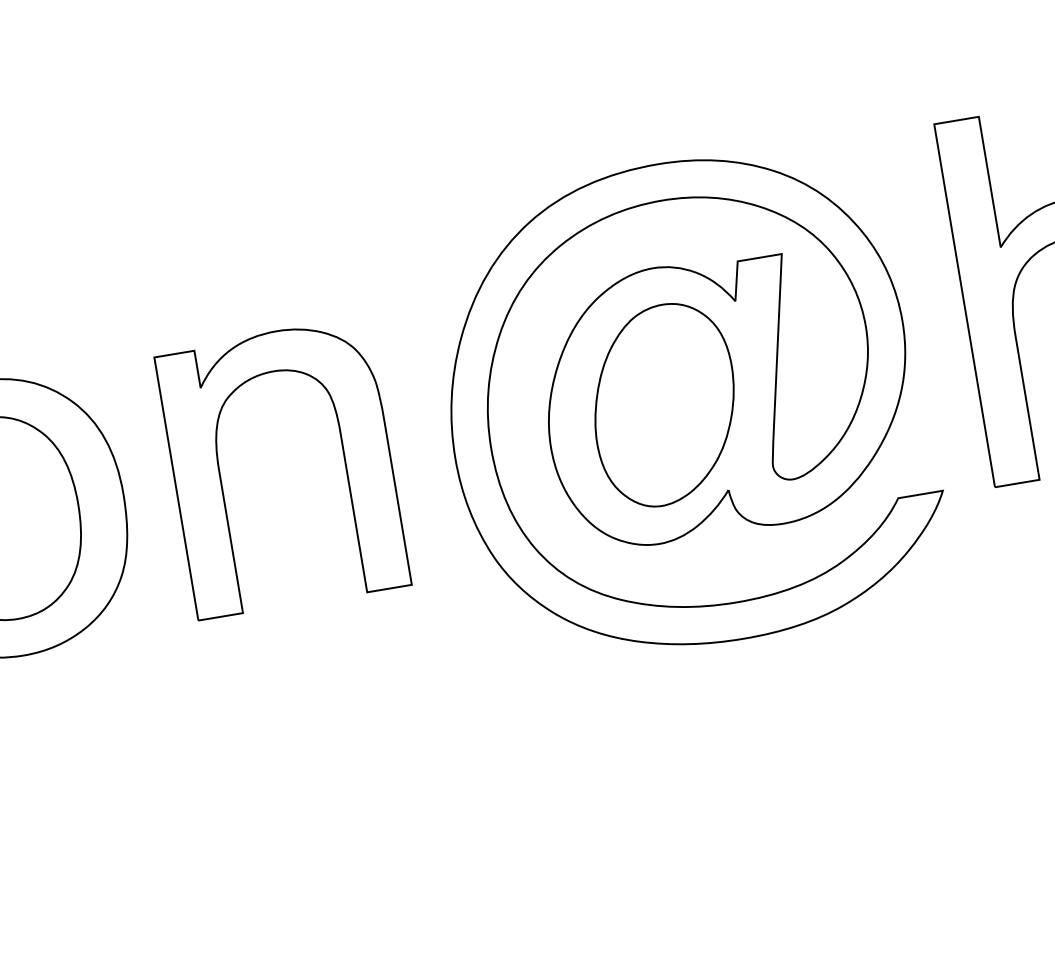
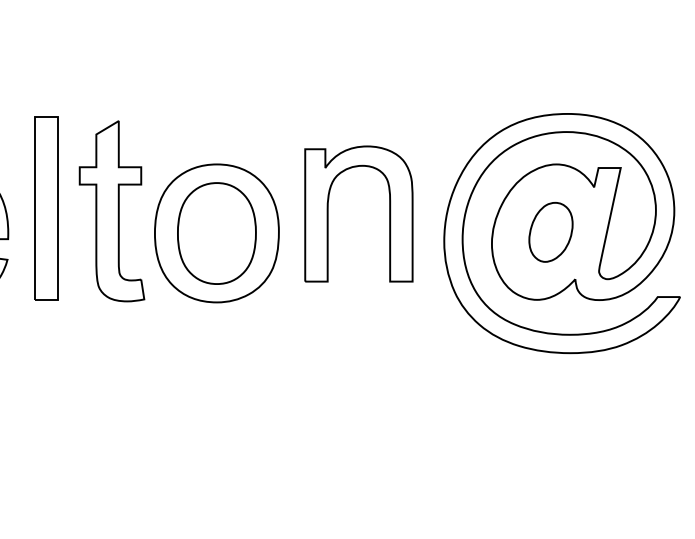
part: (663, 405) -> (550, 232), size x0.6
part: (221, 477) -> (328, 213), moved

